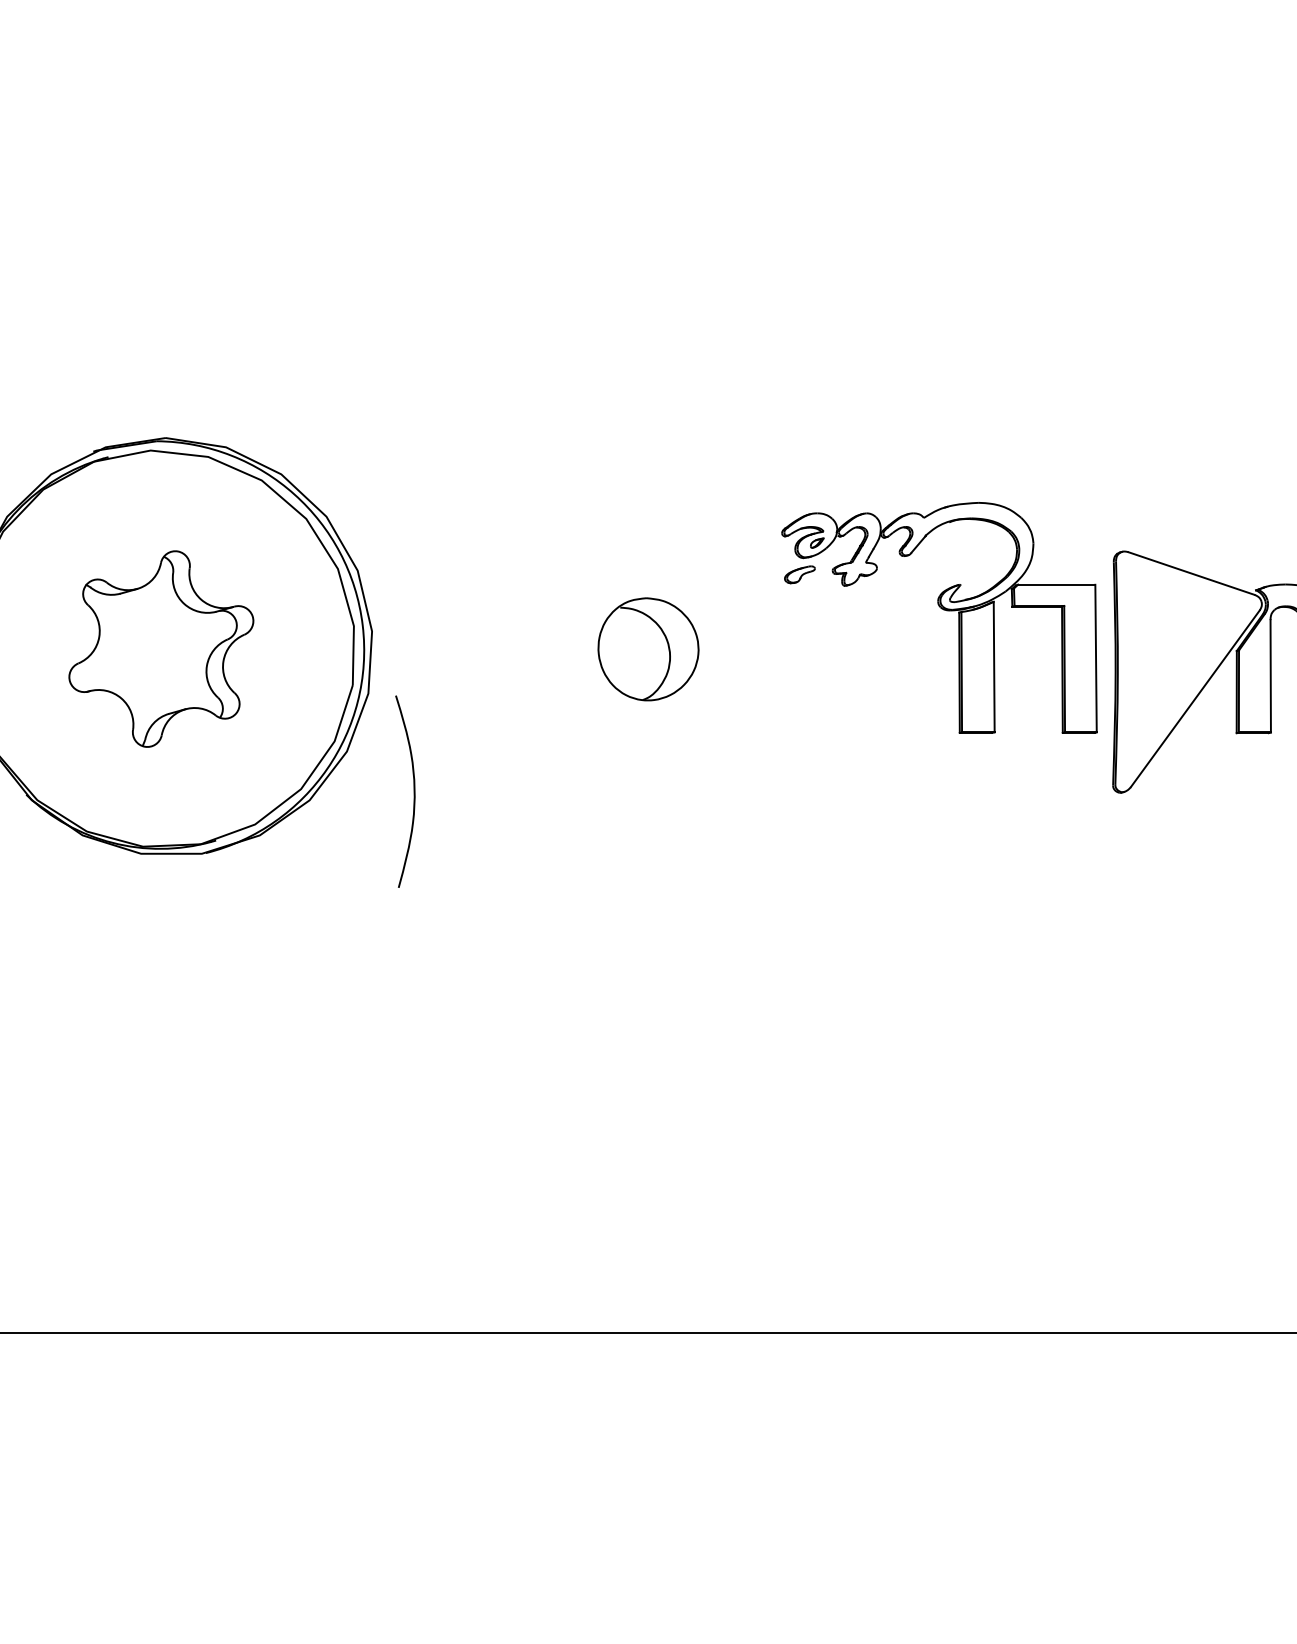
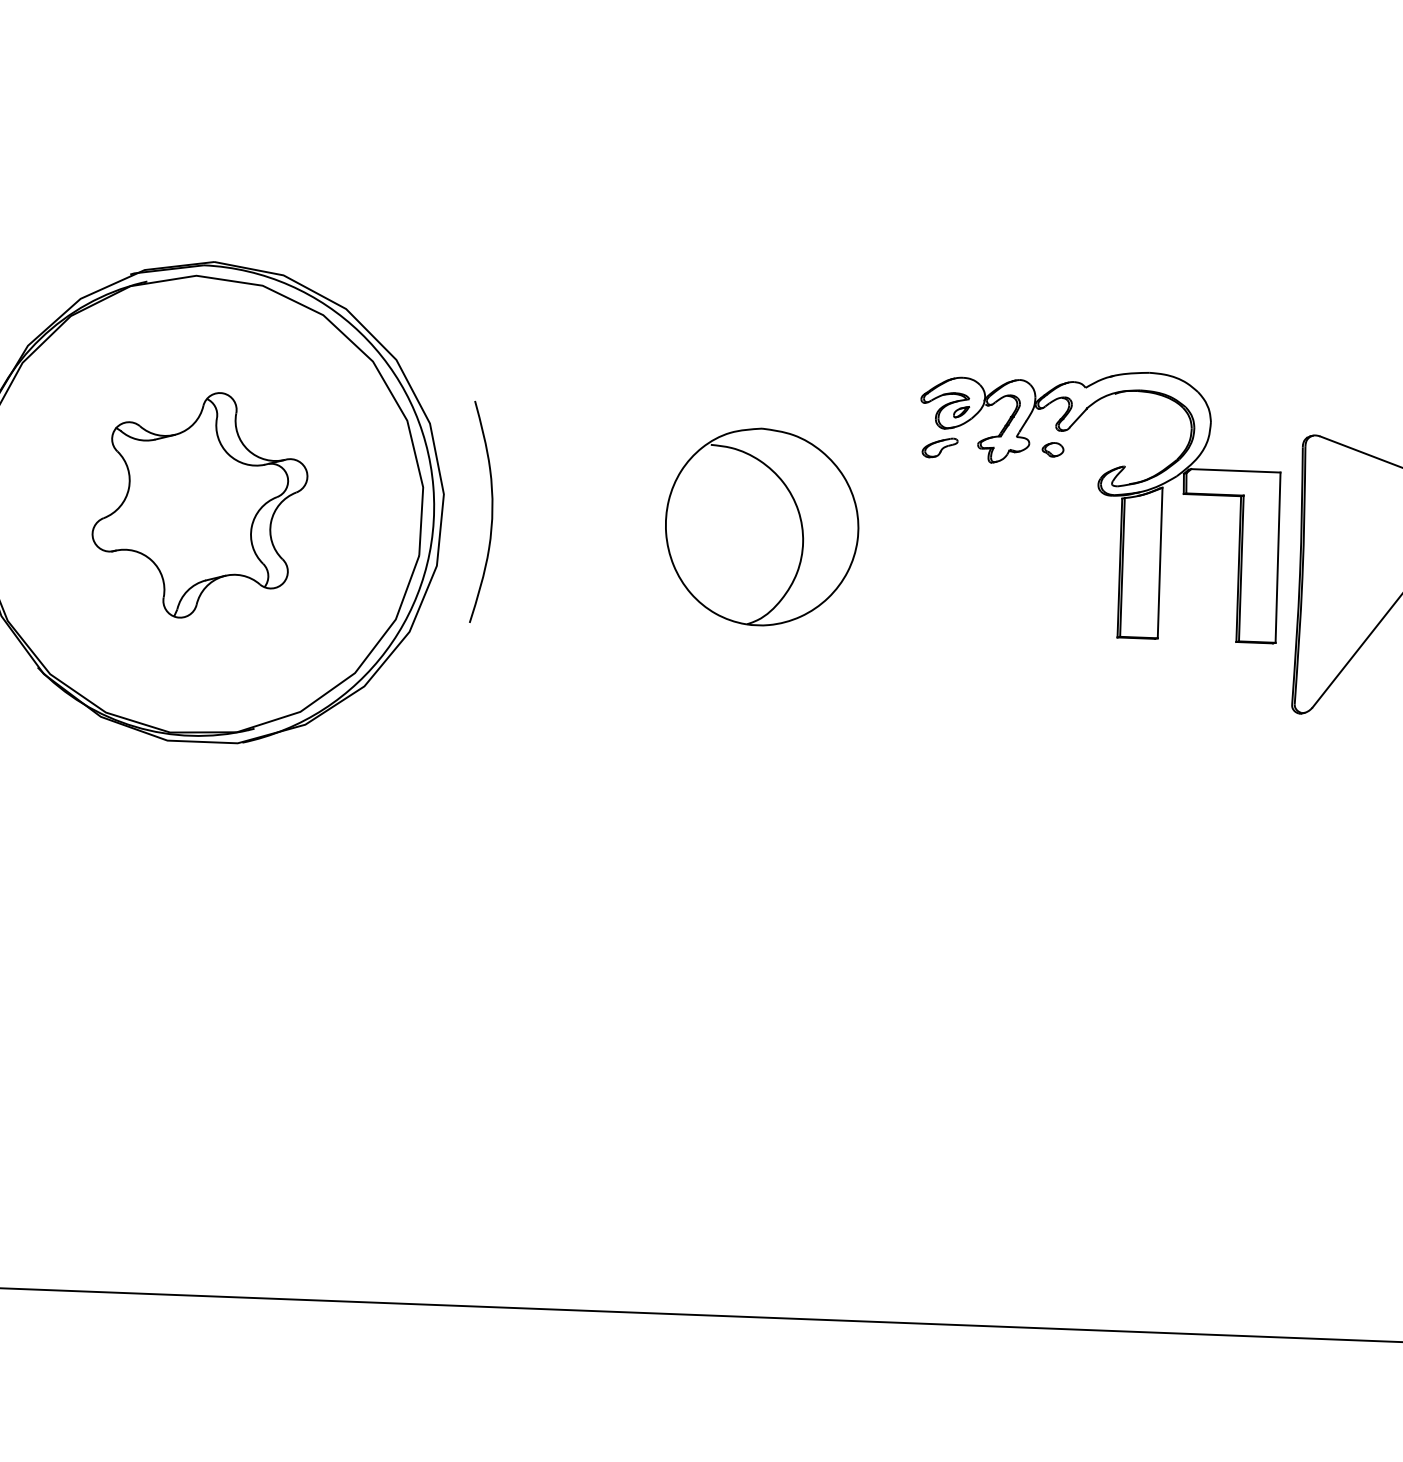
part: (897, 572) -> (1052, 449), added
part: (648, 649) -> (762, 527), size x1.67
curve: (413, 791) -> (491, 512), moved

